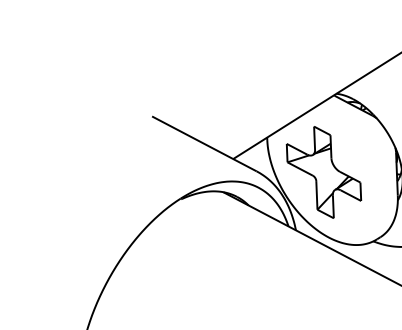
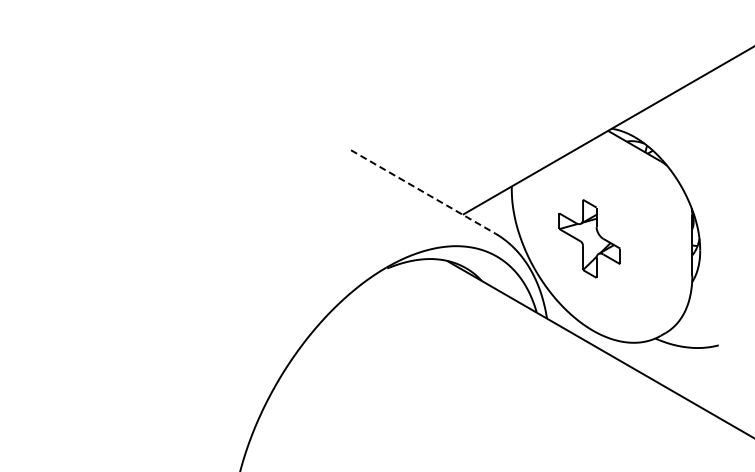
line: (204, 144) -> (423, 192), solid -> dashed
part: (323, 172) -> (589, 238), size x0.6

